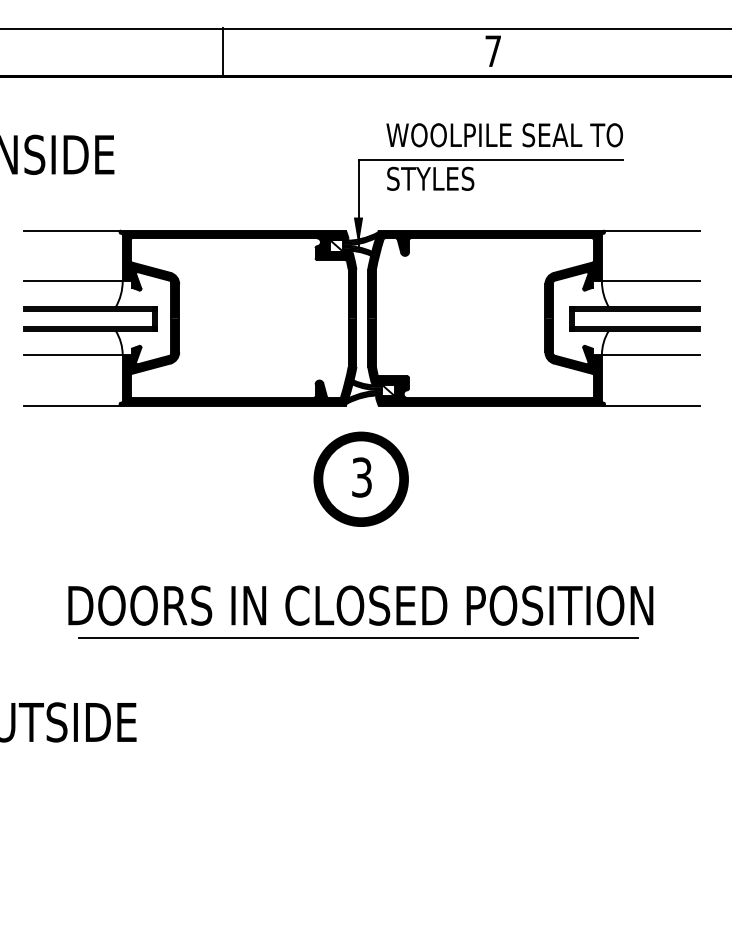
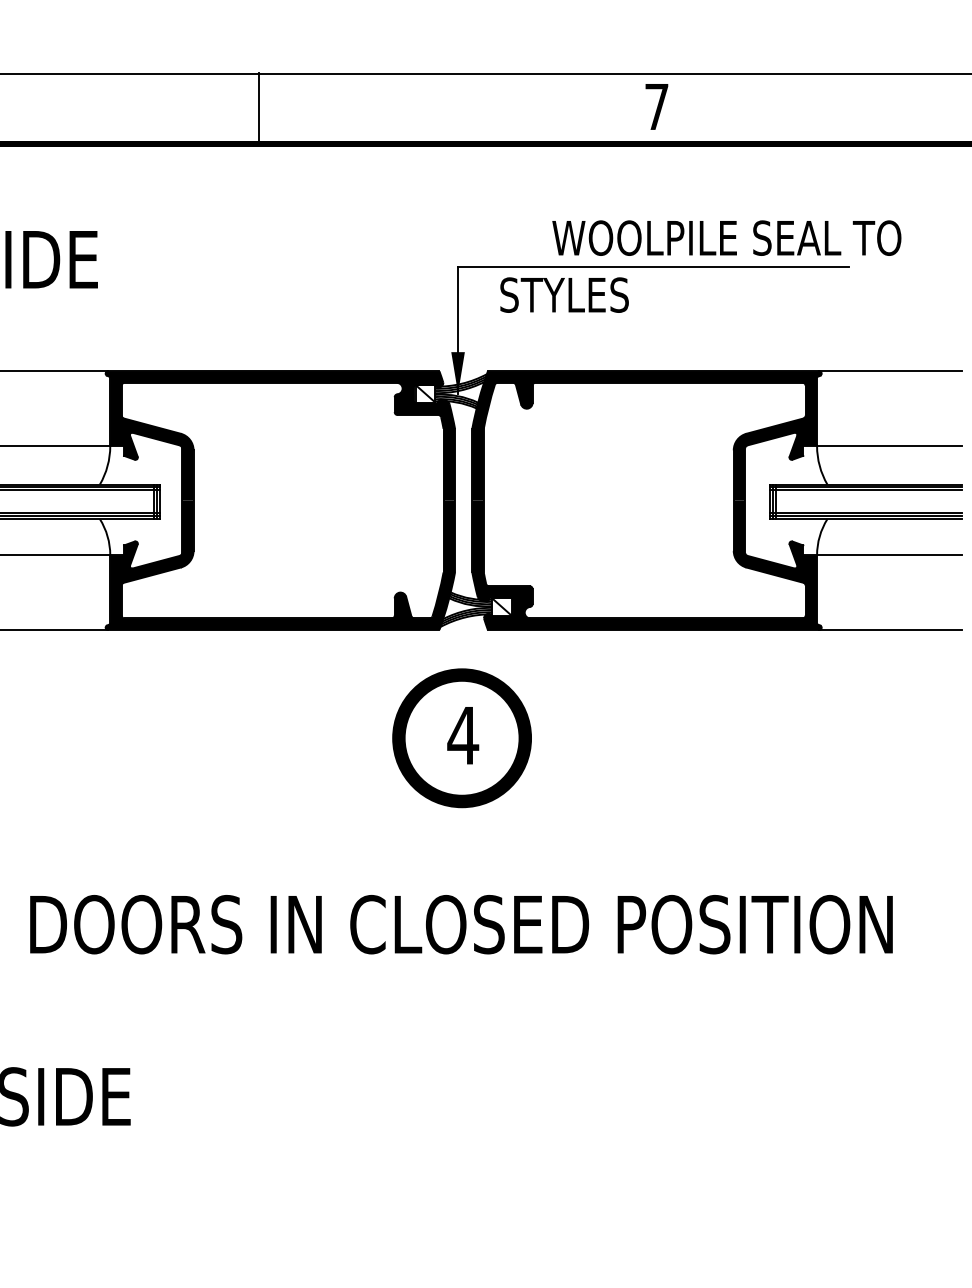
text: (504, 135) -> (726, 238), moved
text: (361, 477) -> (462, 735), 3 -> 4
line: (358, 637) -> (458, 971), removed

